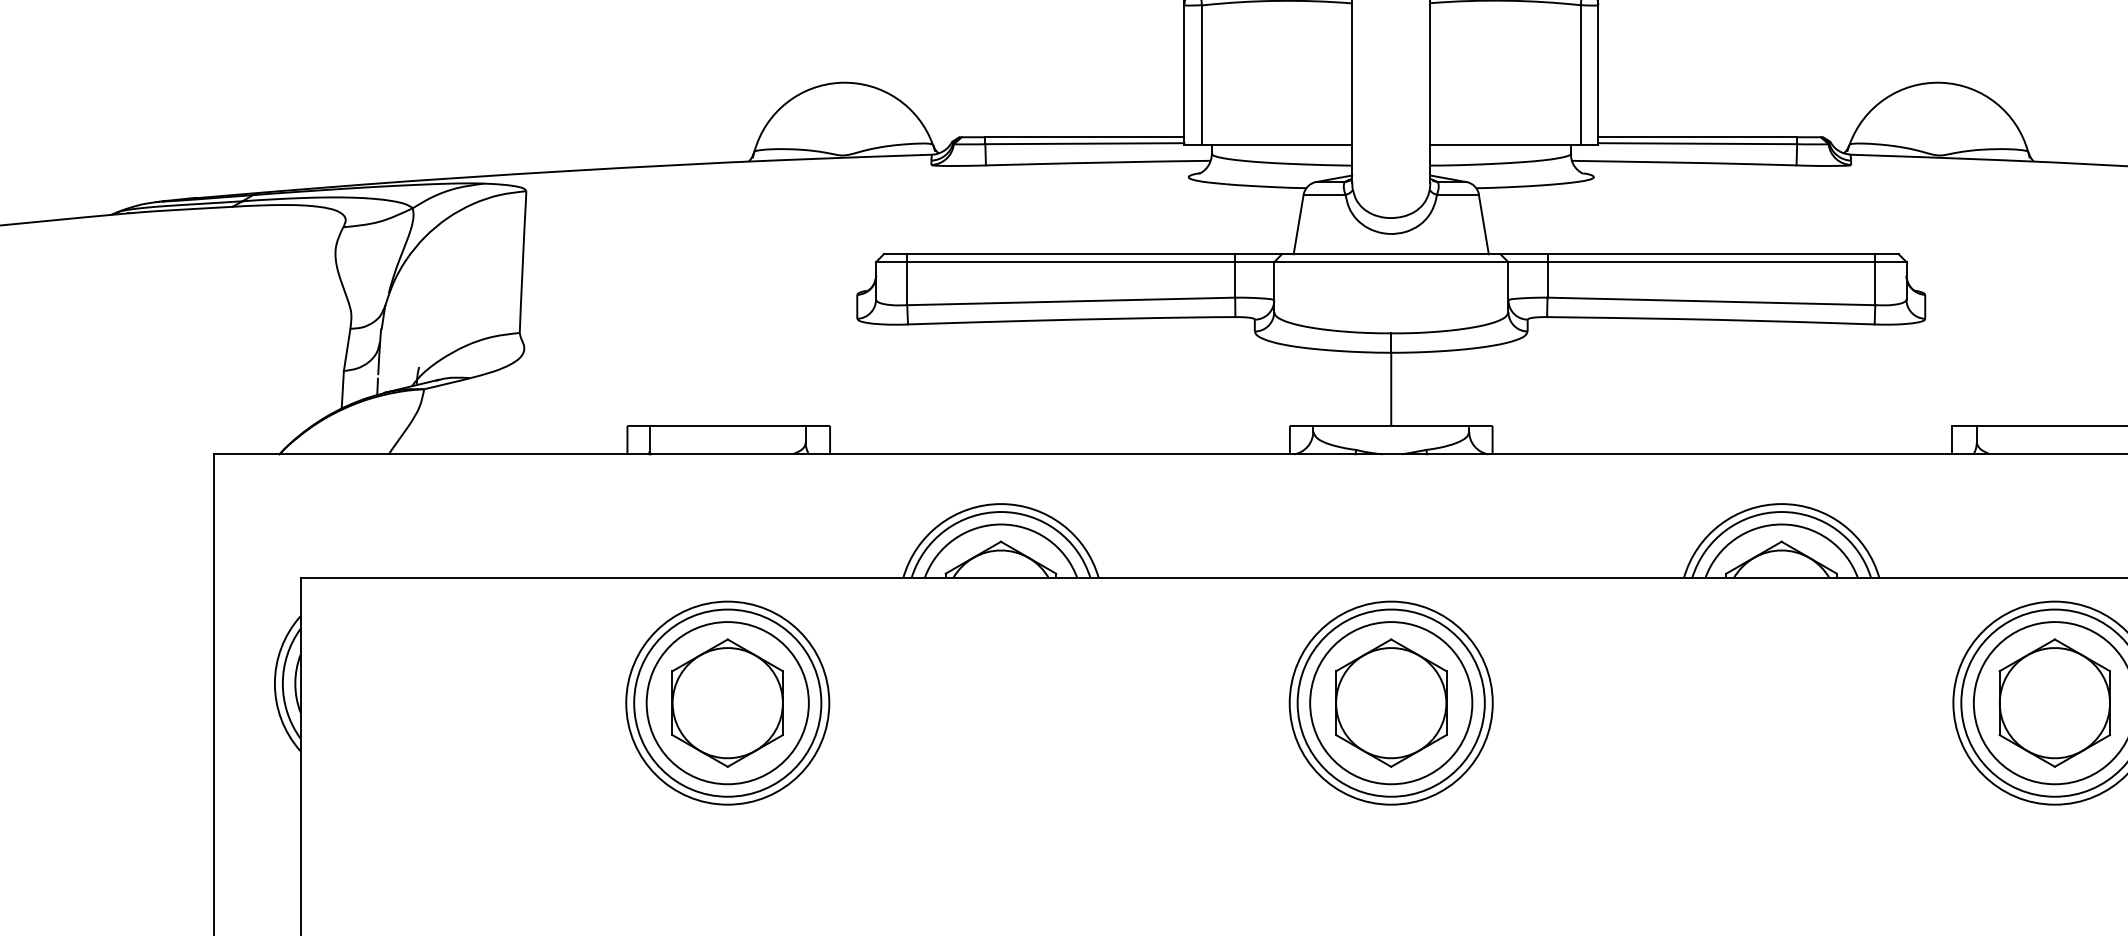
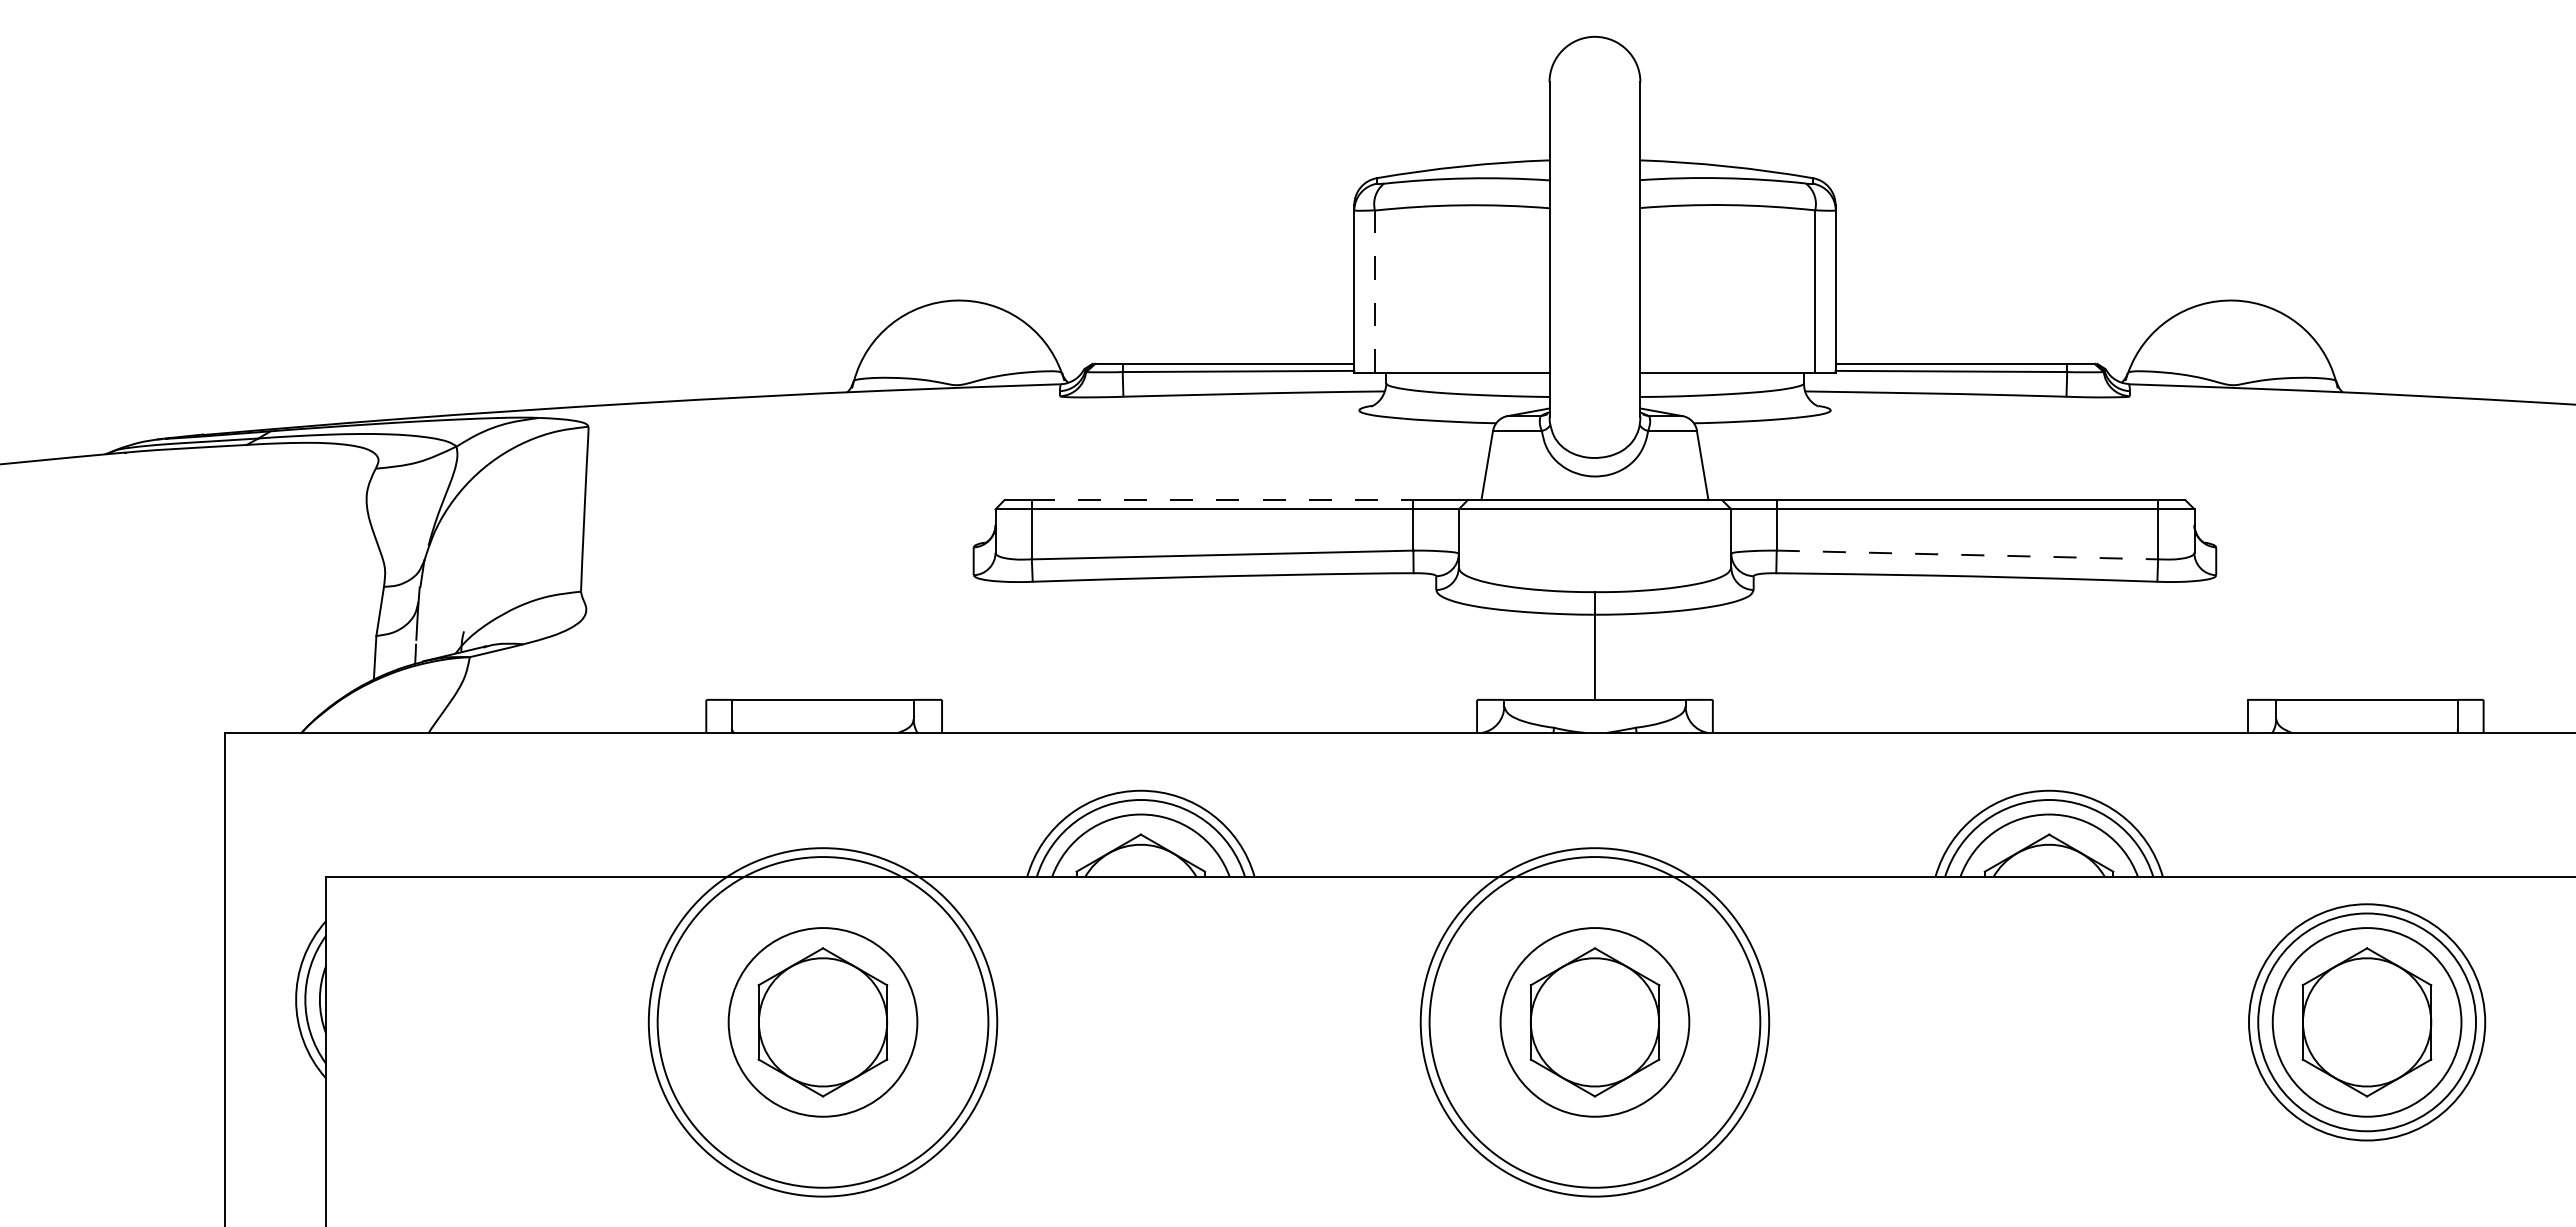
line: (1201, 75) -> (1374, 292), solid -> dashed
line: (1071, 254) -> (1222, 500), solid -> dashed
line: (1711, 301) -> (1967, 555), solid -> dashed
circle: (727, 703) -> (822, 1022), size x1.4
circle: (727, 703) -> (822, 1022), size x1.6
circle: (1390, 703) -> (1594, 1022), size x1.4
circle: (1390, 703) -> (1594, 1022), size x1.6

